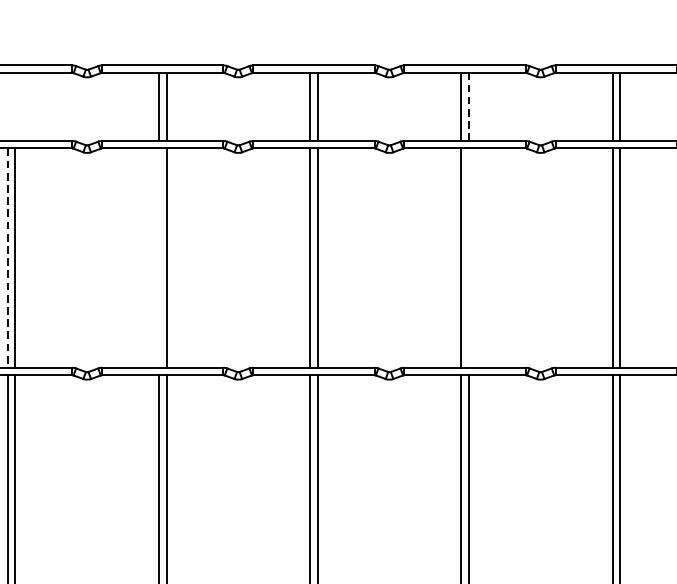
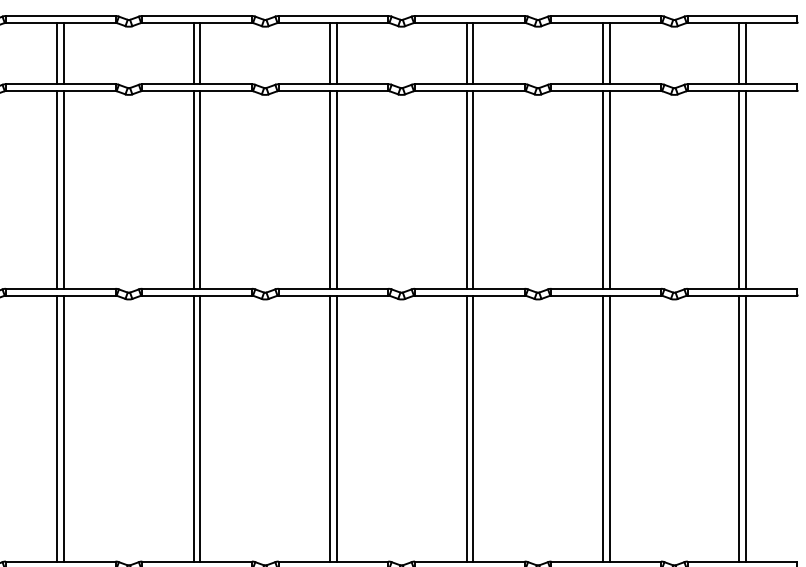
line: (7, 106) -> (193, 53), added
line: (15, 106) -> (200, 53), added
line: (468, 106) -> (609, 53), dashed -> solid
line: (7, 257) -> (193, 189), dashed -> solid
line: (159, 257) -> (330, 189), added
line: (468, 257) -> (609, 189), added

